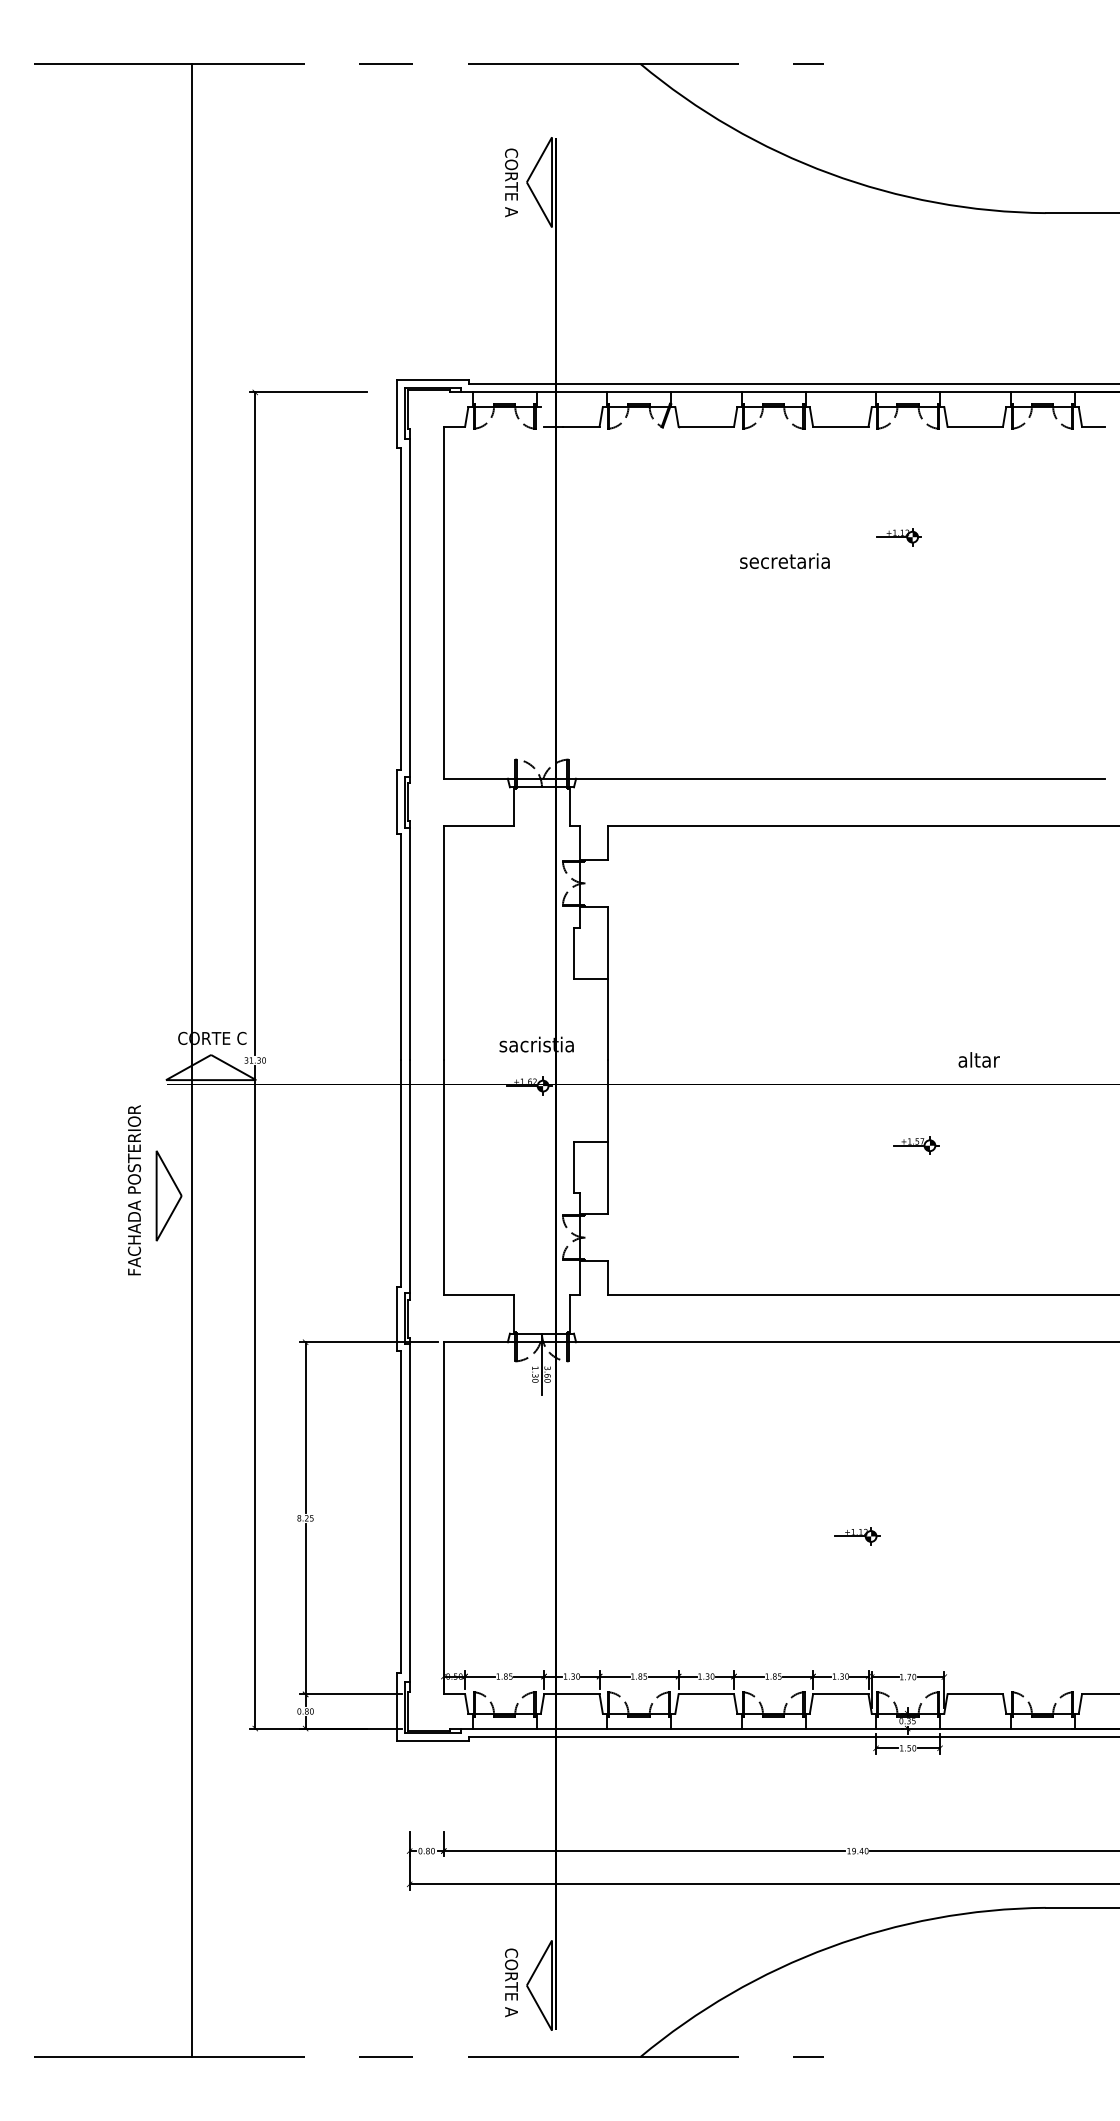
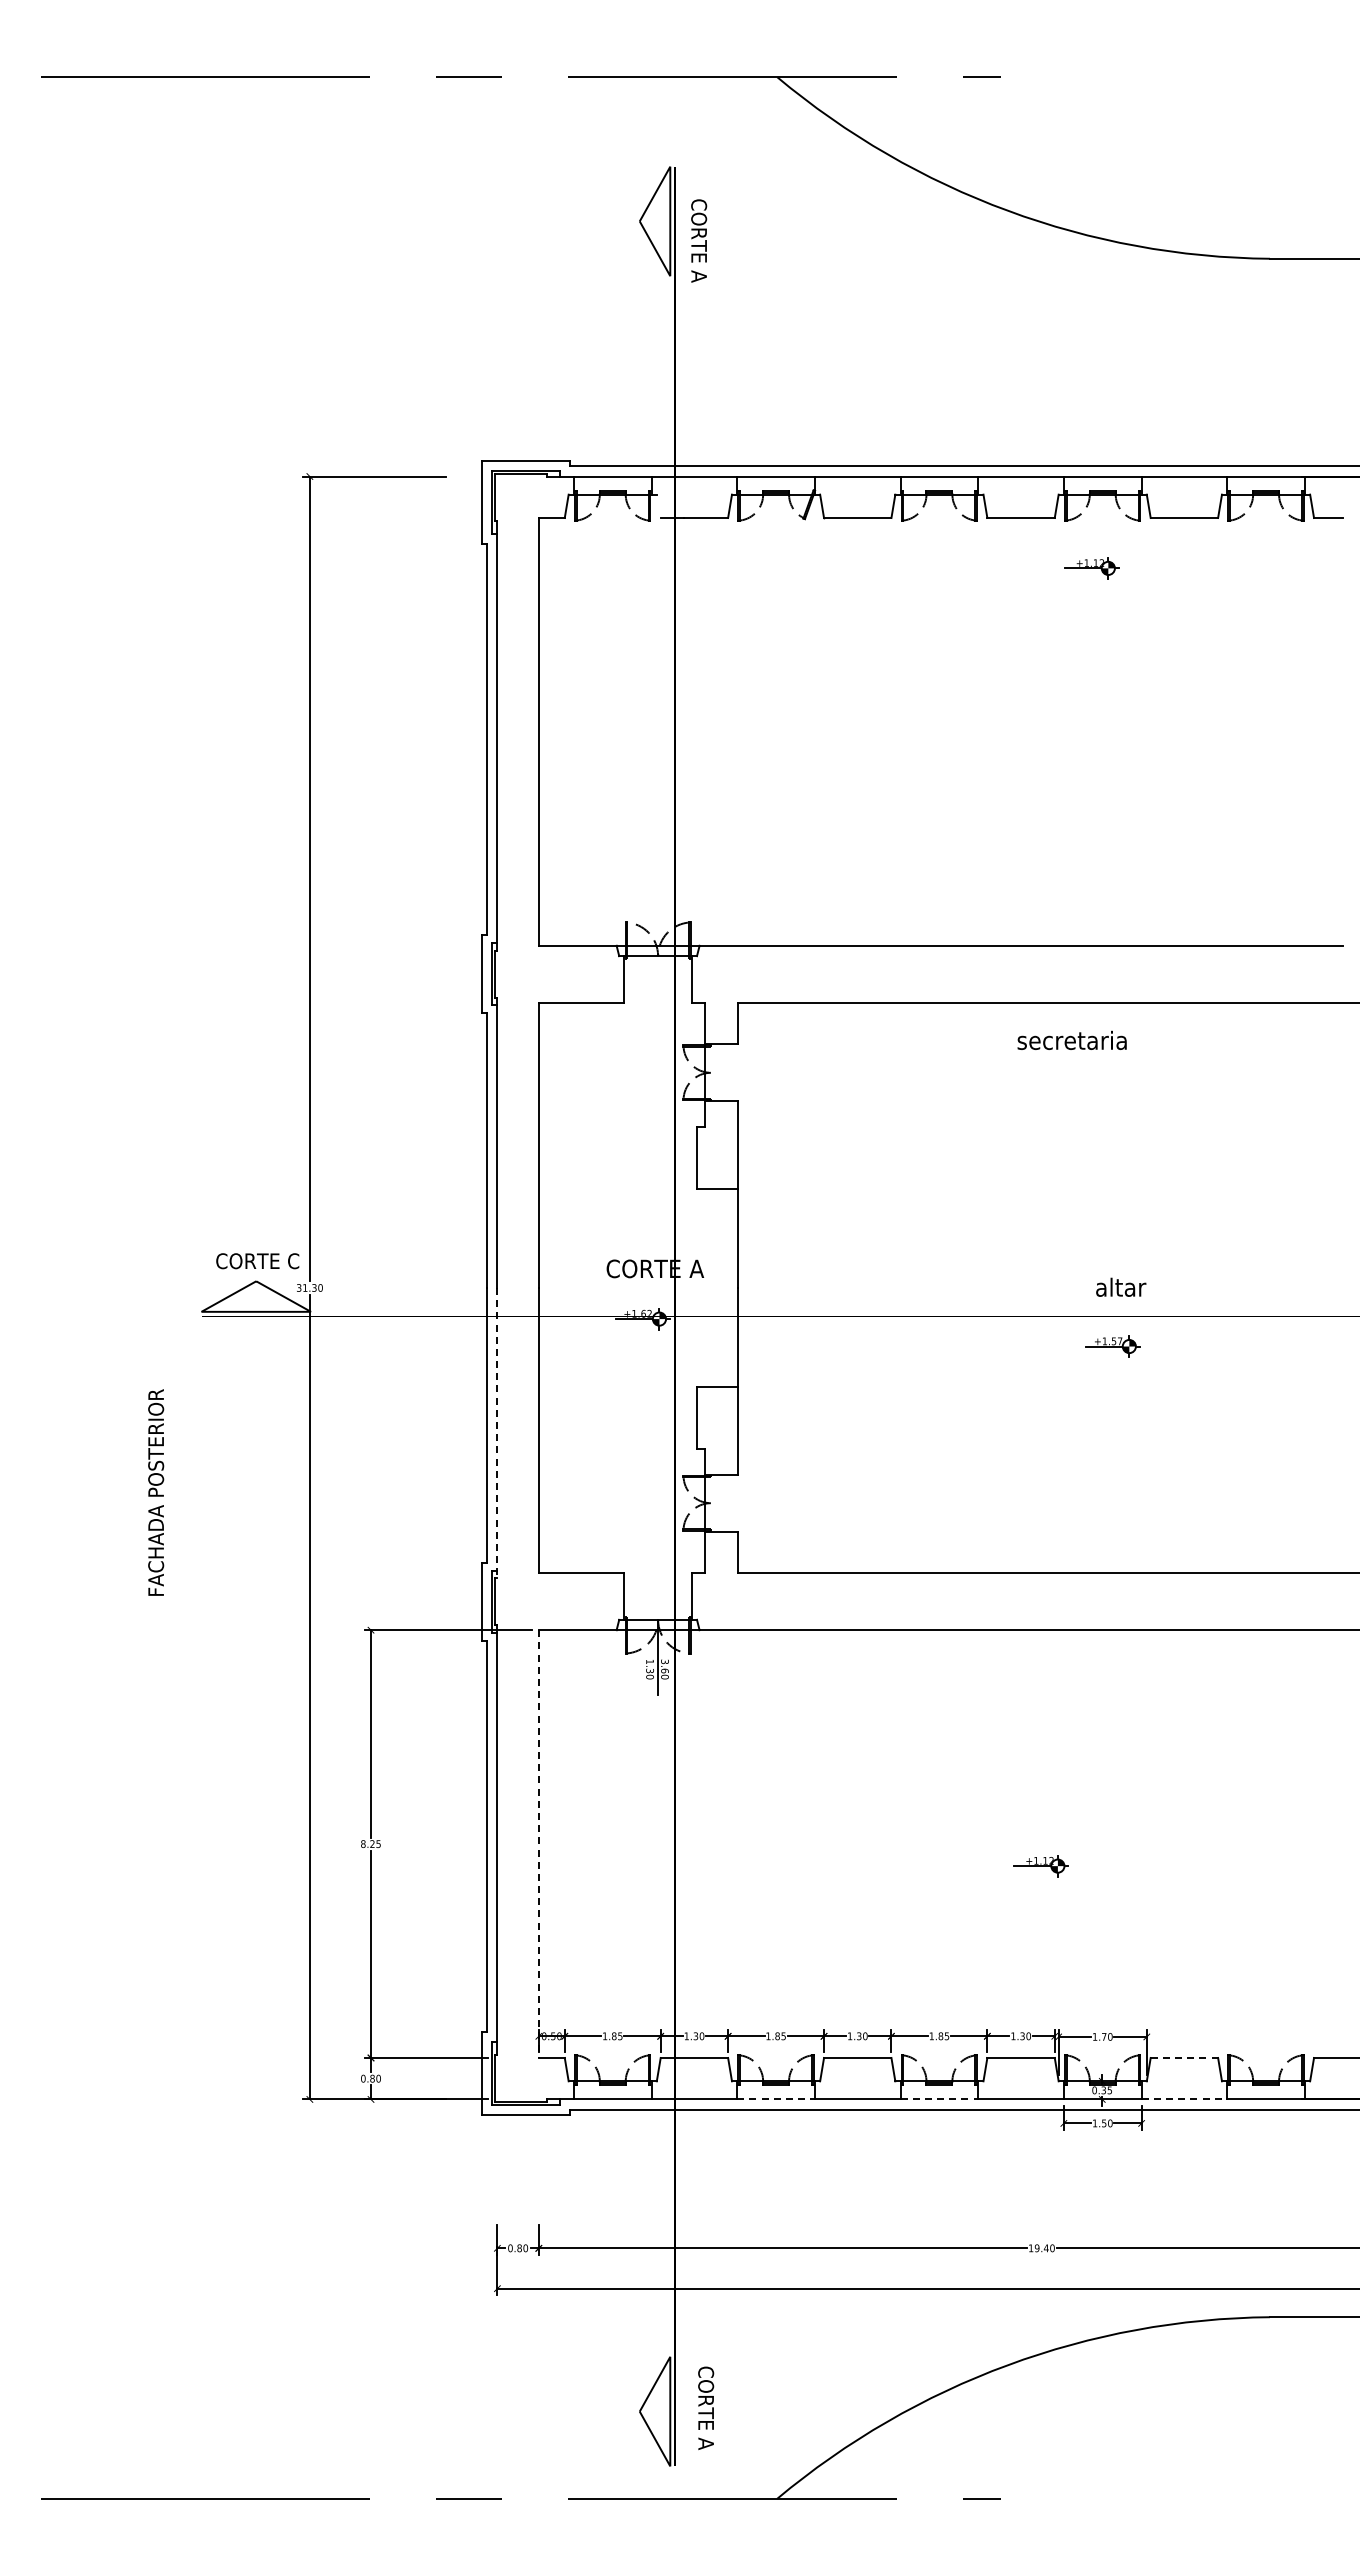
text: (511, 182) -> (699, 240), moved
part: (898, 537) -> (1091, 568), moved
text: (784, 560) -> (1071, 1039), moved
text: (539, 1044) -> (655, 1268), sacristia -> CORTE A
text: (979, 1059) -> (1121, 1286), moved
line: (191, 1060) -> (232, 1287), removed
part: (916, 1145) -> (1112, 1346), moved
line: (409, 1180) -> (497, 1433), solid -> dashed
text: (134, 1190) -> (156, 1492), moved
part: (169, 1195) -> (205, 1452), removed
line: (443, 1518) -> (538, 1844), solid -> dashed
line: (975, 1694) -> (1184, 2057), solid -> dashed
line: (639, 1728) -> (776, 2099), solid -> dashed
line: (773, 1728) -> (939, 2099), solid -> dashed
line: (975, 1728) -> (1184, 2099), solid -> dashed
text: (511, 1982) -> (706, 2407), moved

